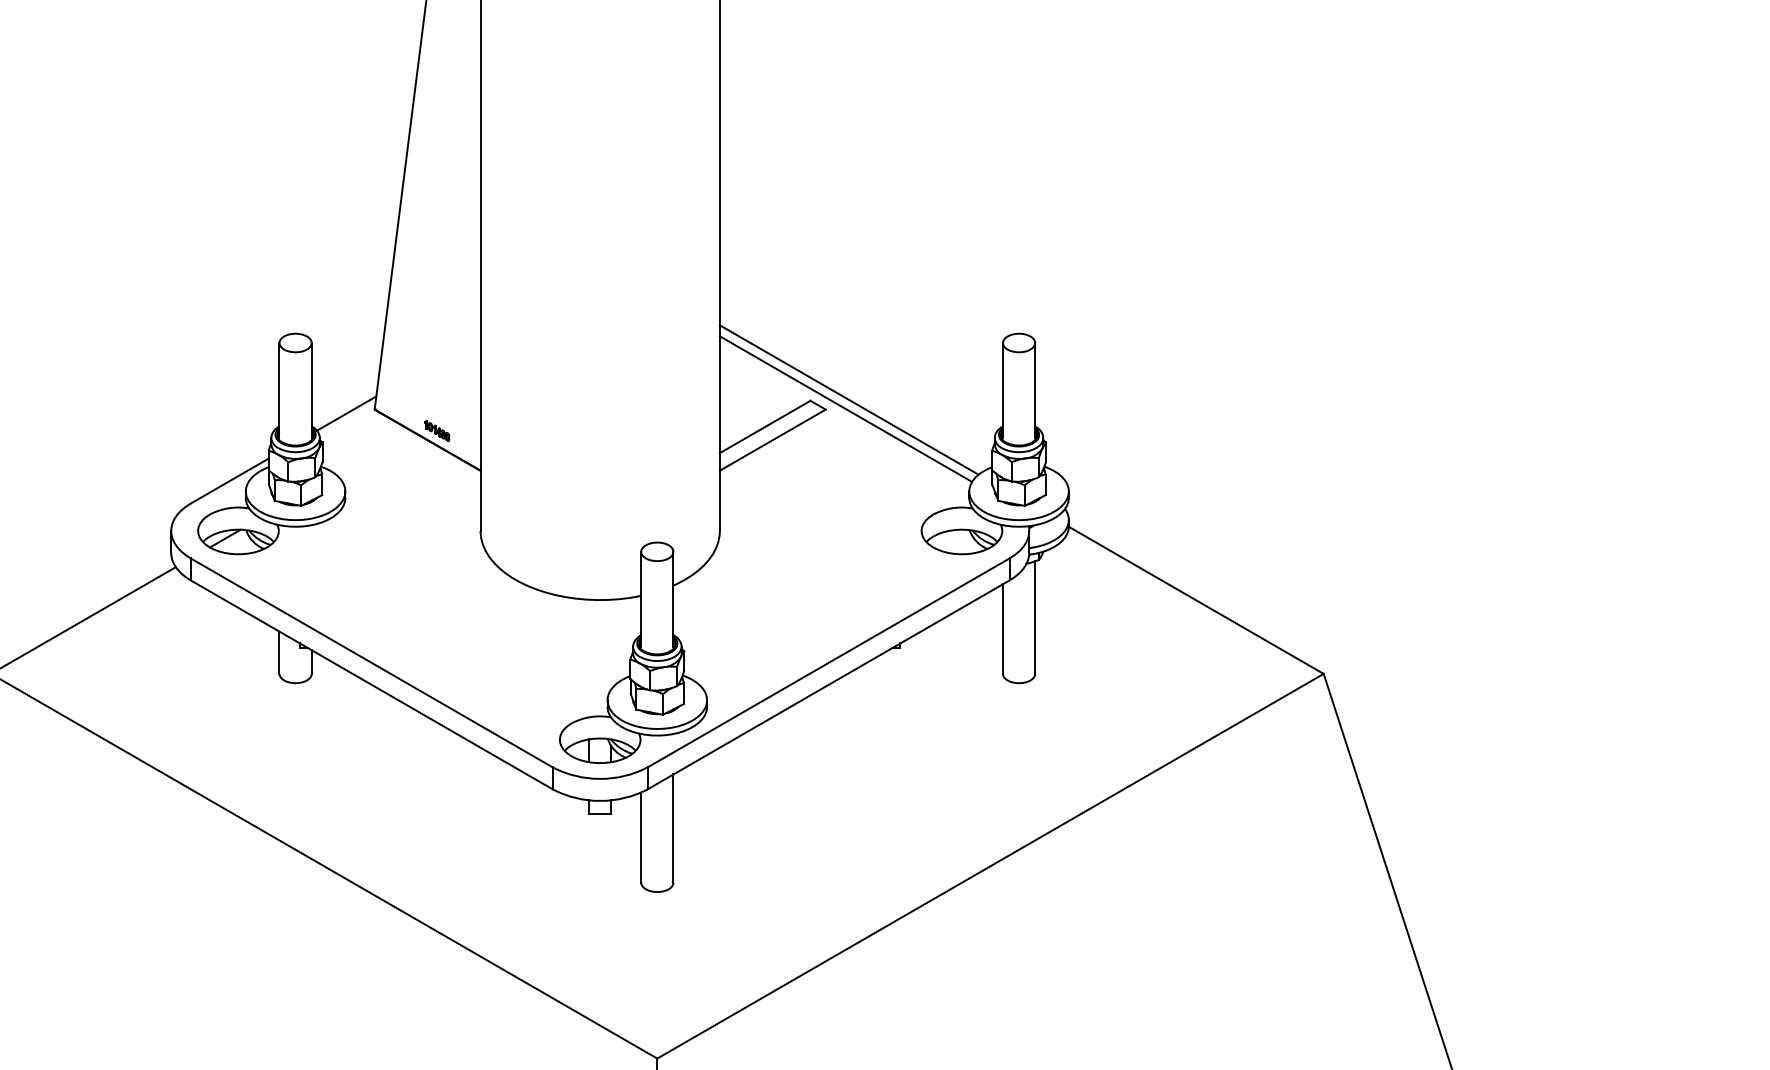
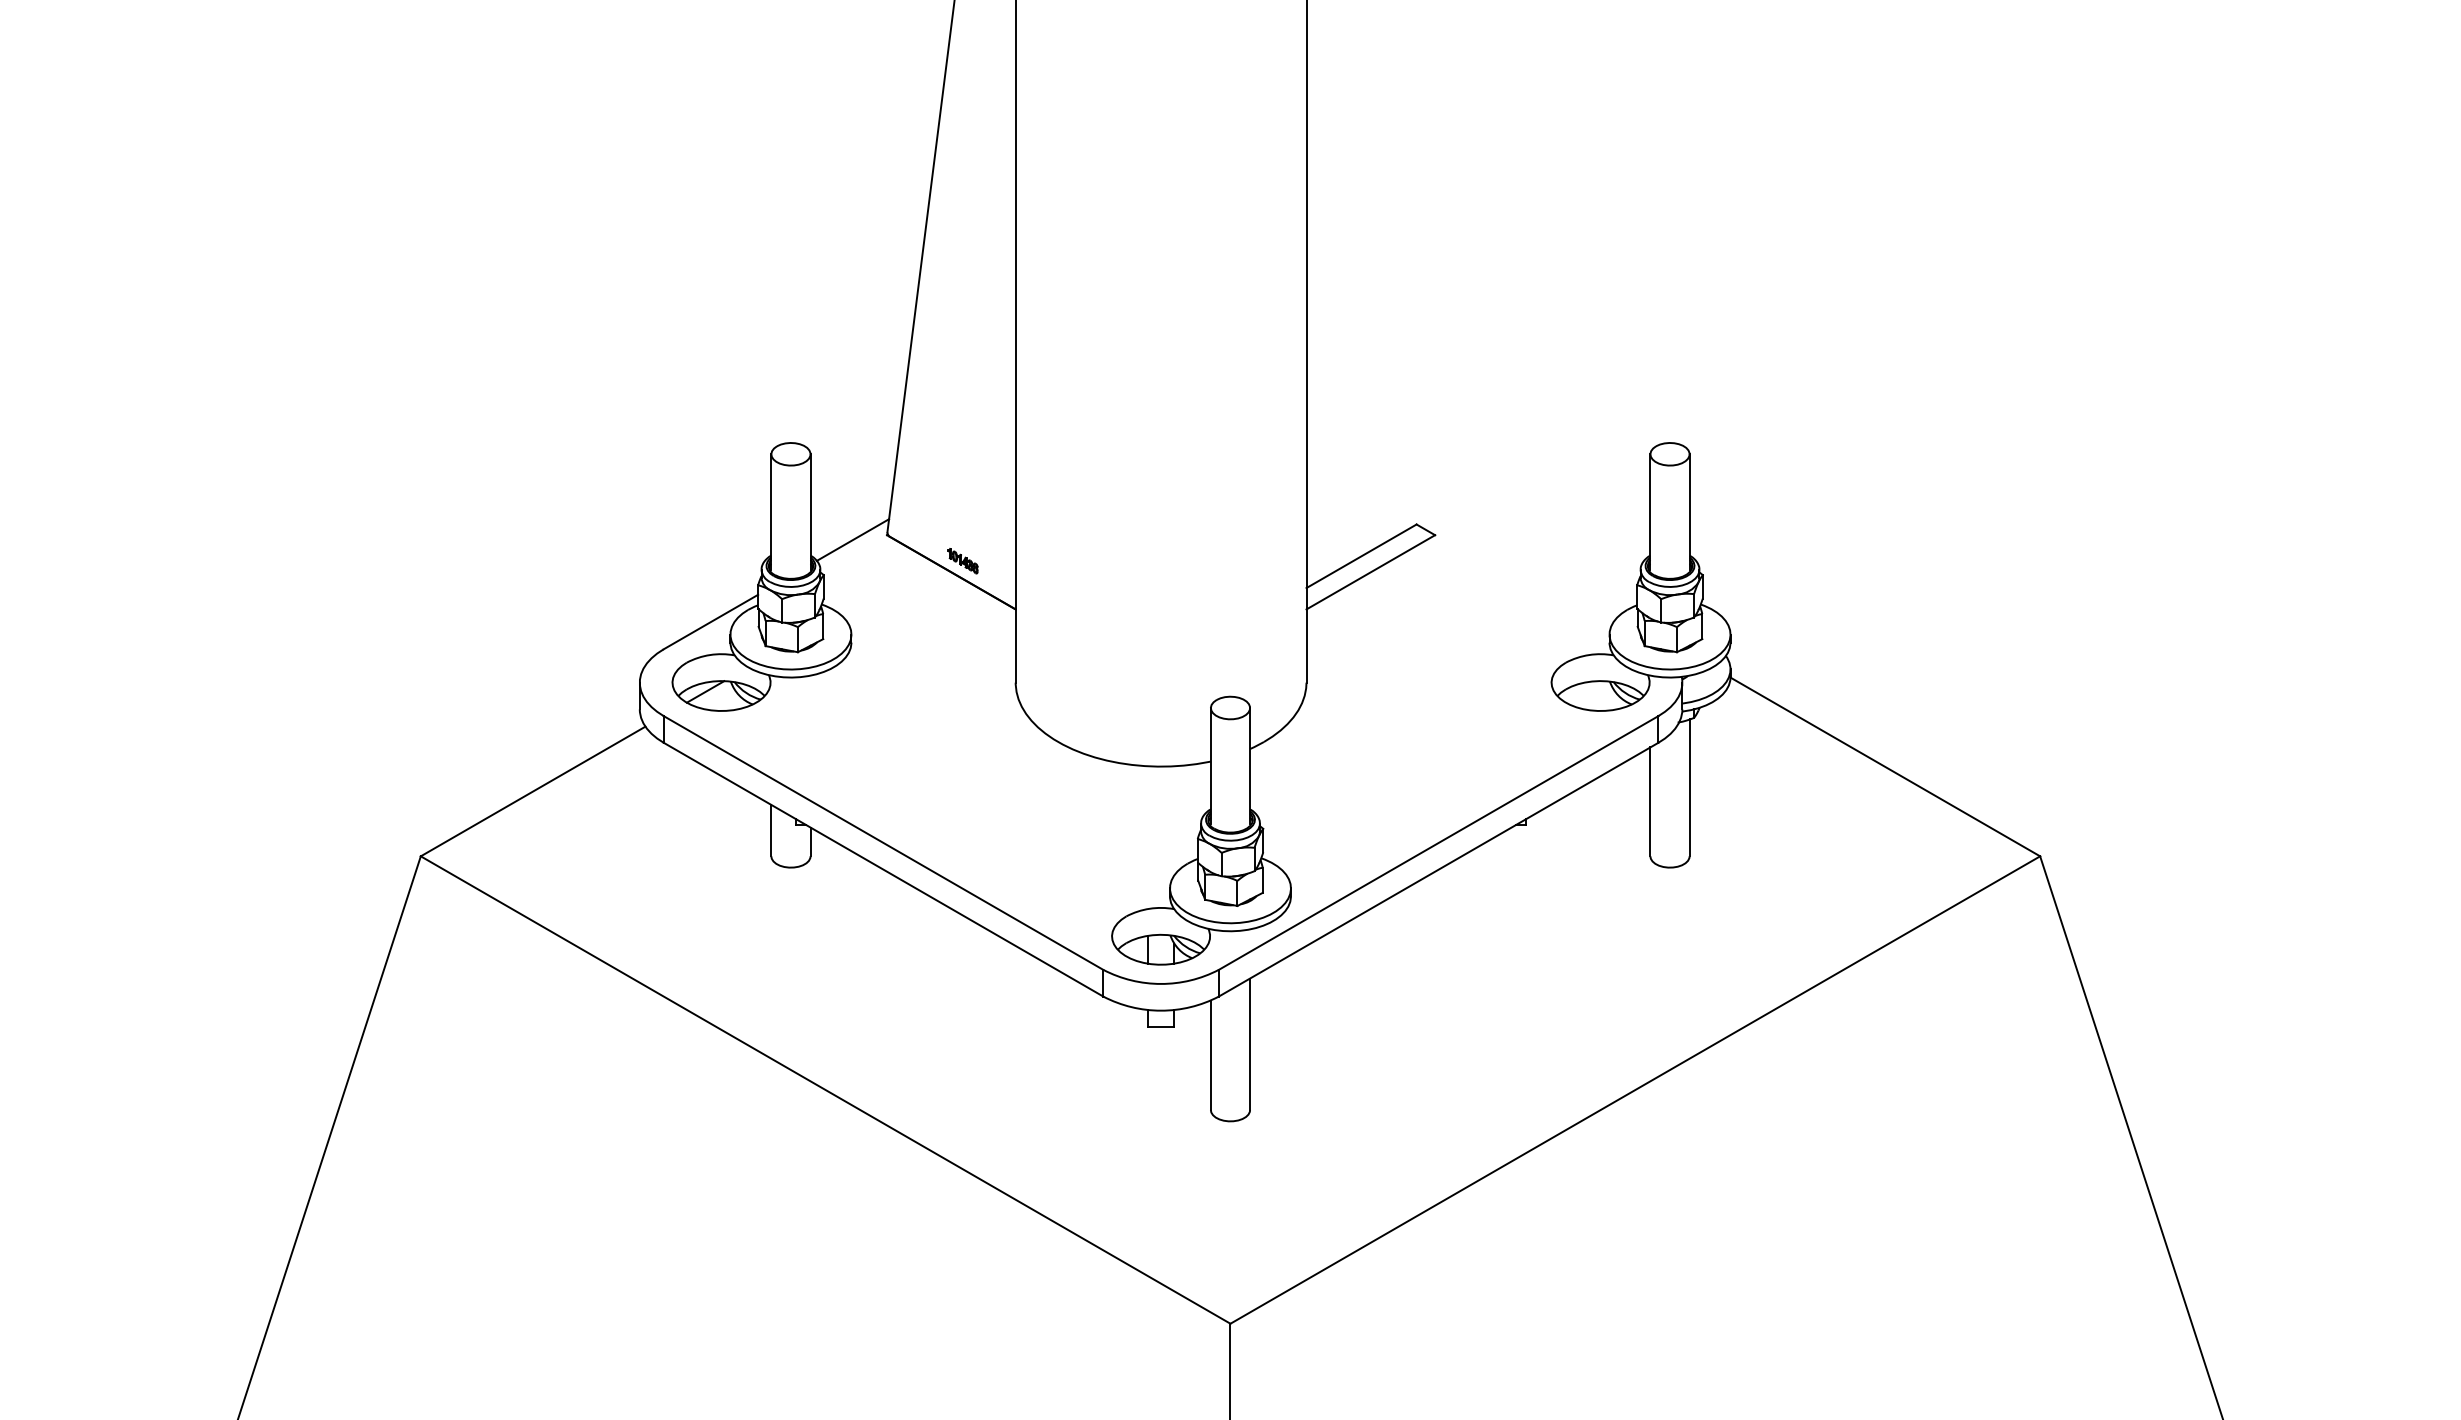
line: (849, 399) -> (1463, 523), removed
line: (845, 409) -> (1459, 534), removed

